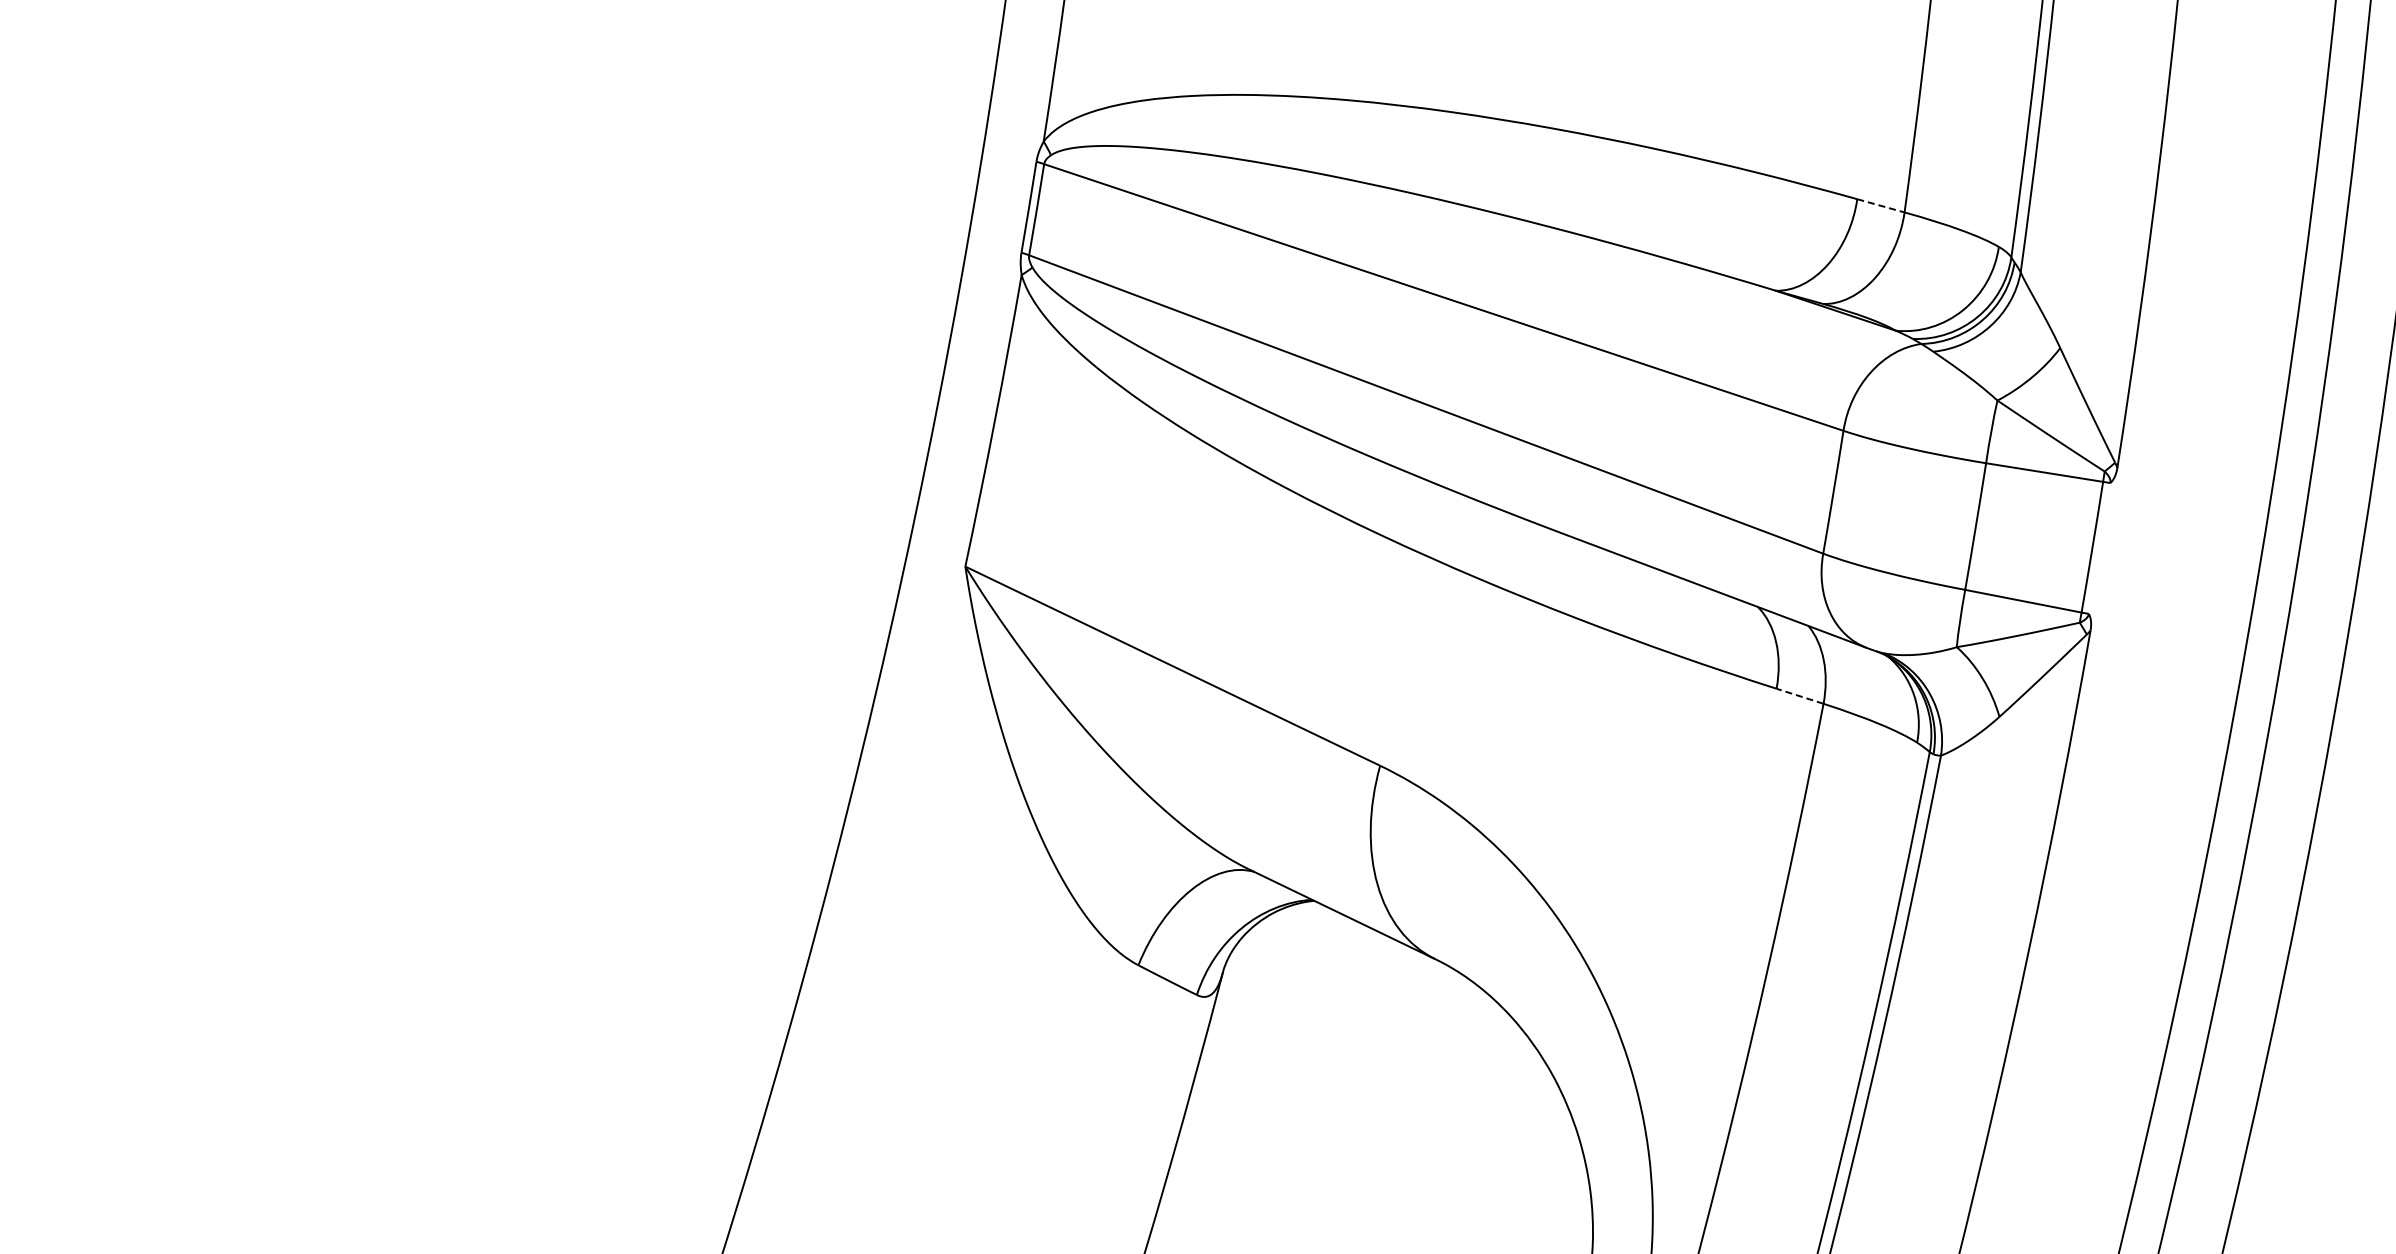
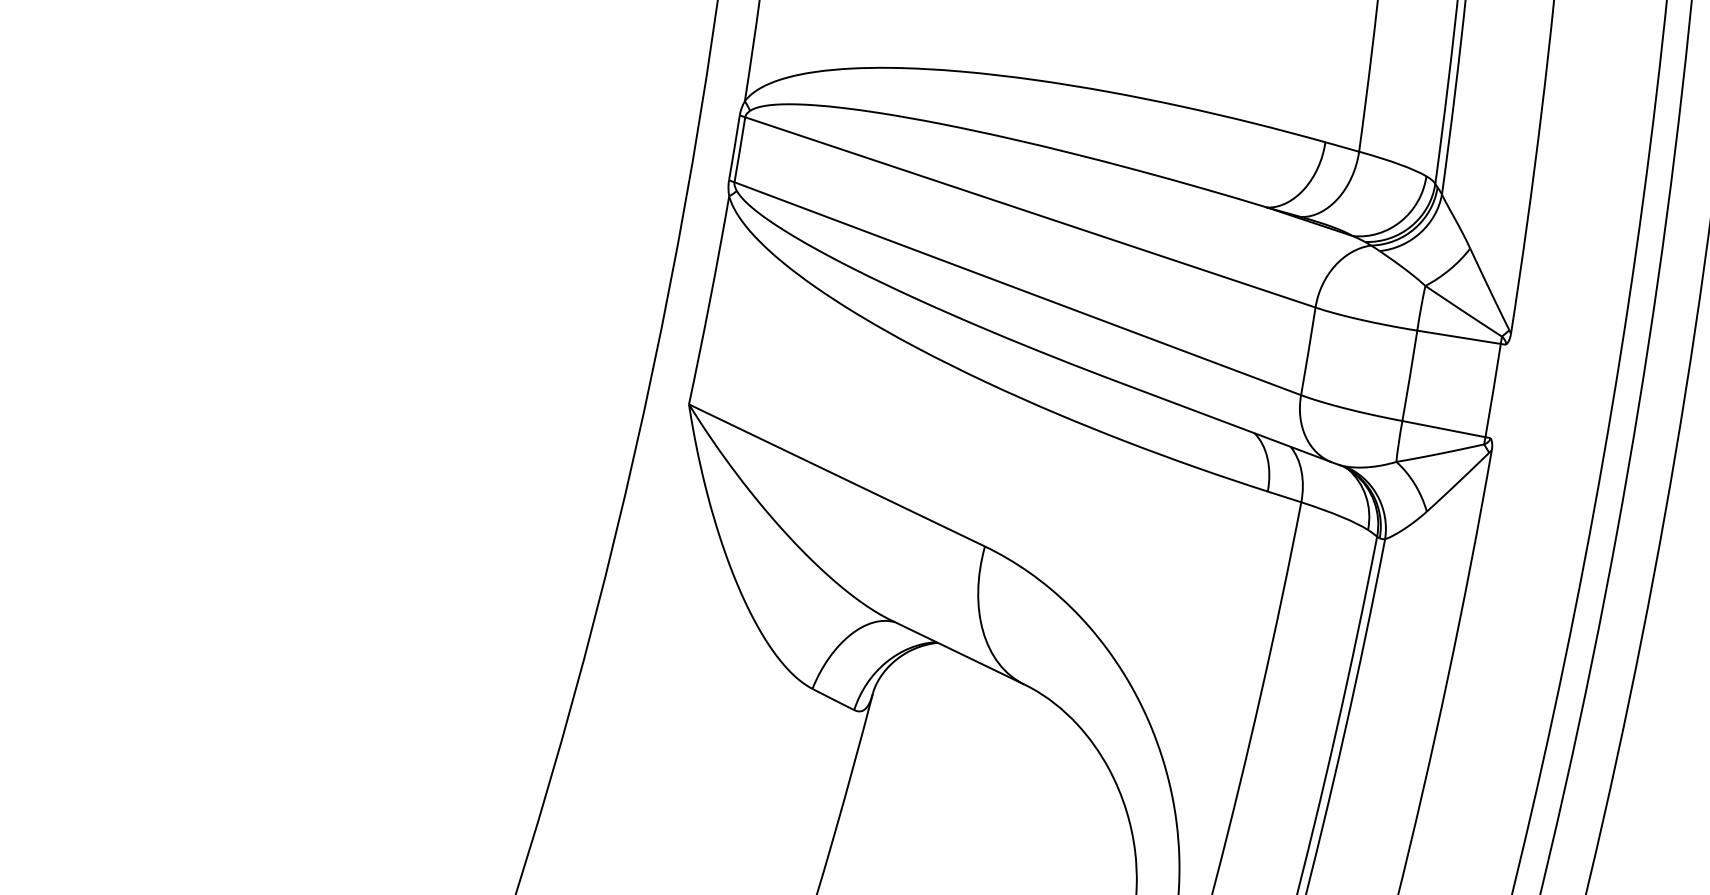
line: (1880, 205) -> (1341, 146), dashed -> solid
line: (1800, 696) -> (1284, 497), dashed -> solid

